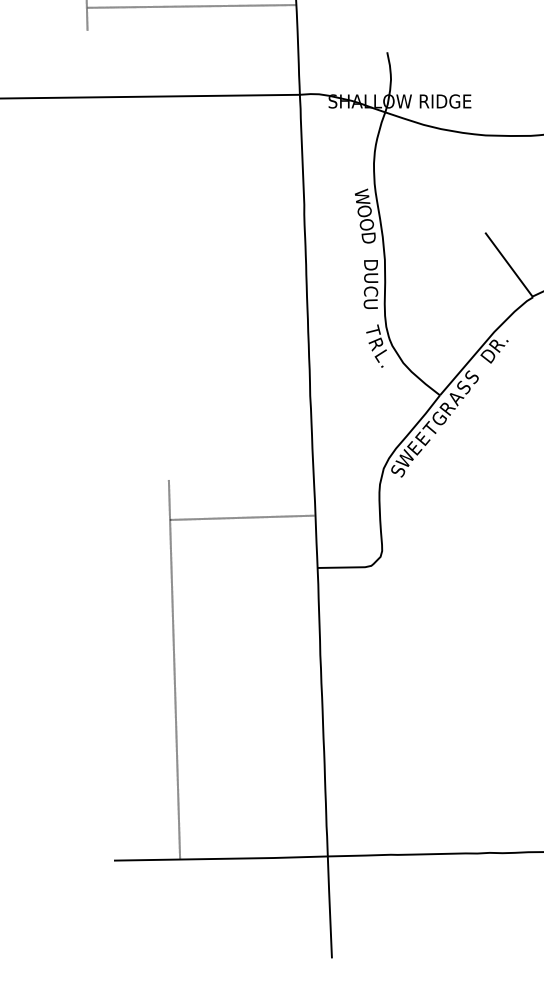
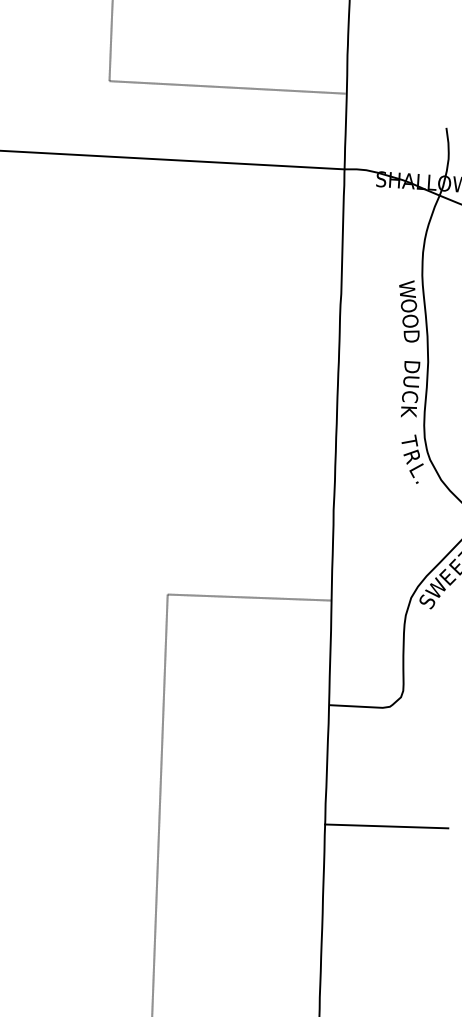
line: (191, 6) -> (227, 87), moved
text: (370, 304) -> (408, 411), U -> K
line: (241, 517) -> (248, 597), moved
line: (375, 671) -> (386, 826), added

